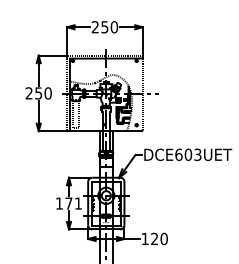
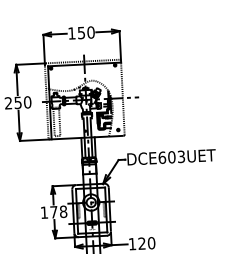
text: (94, 27) -> (71, 33), 250 -> 150
text: (78, 203) -> (63, 211), 171 -> 178

